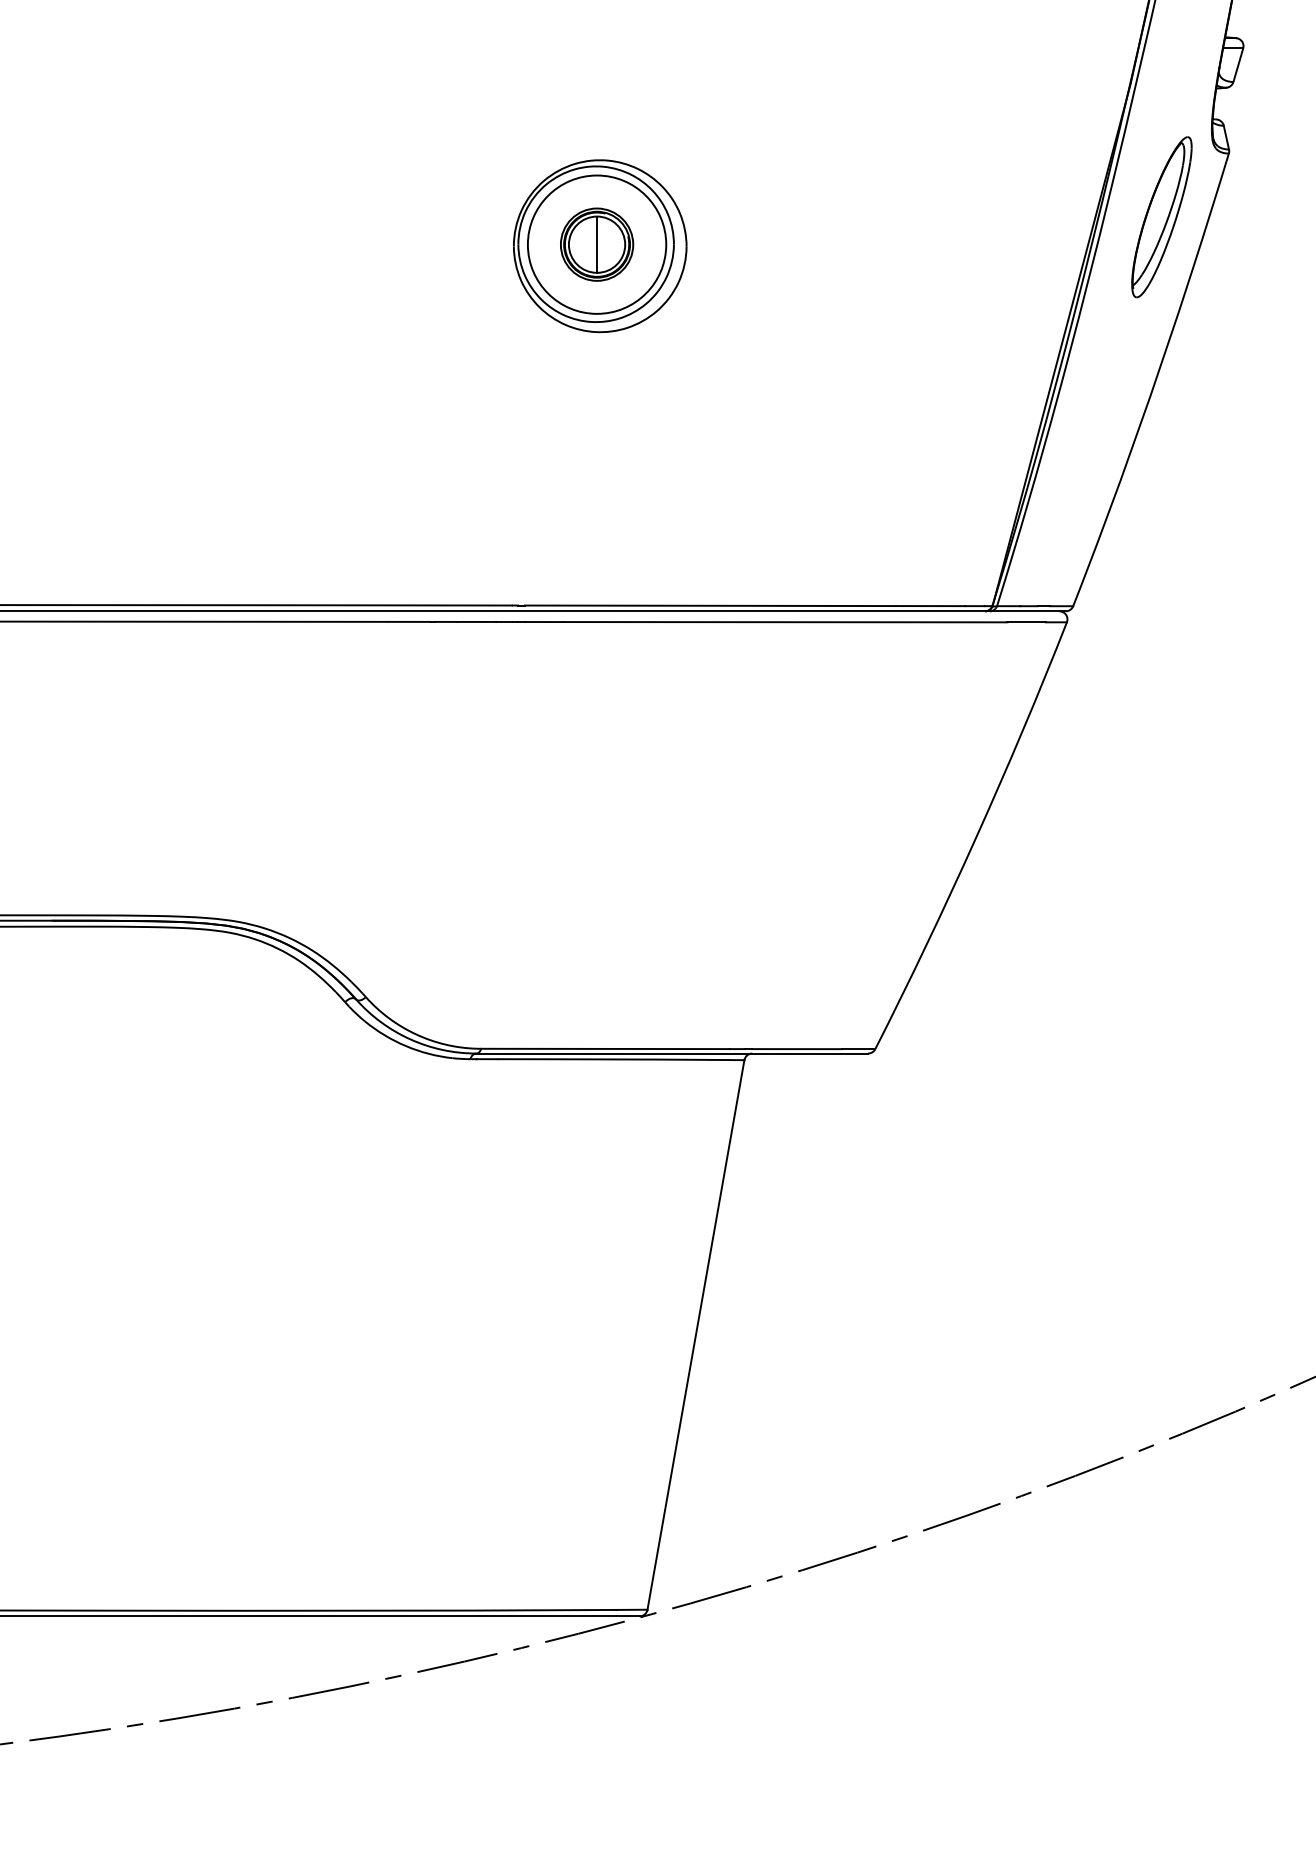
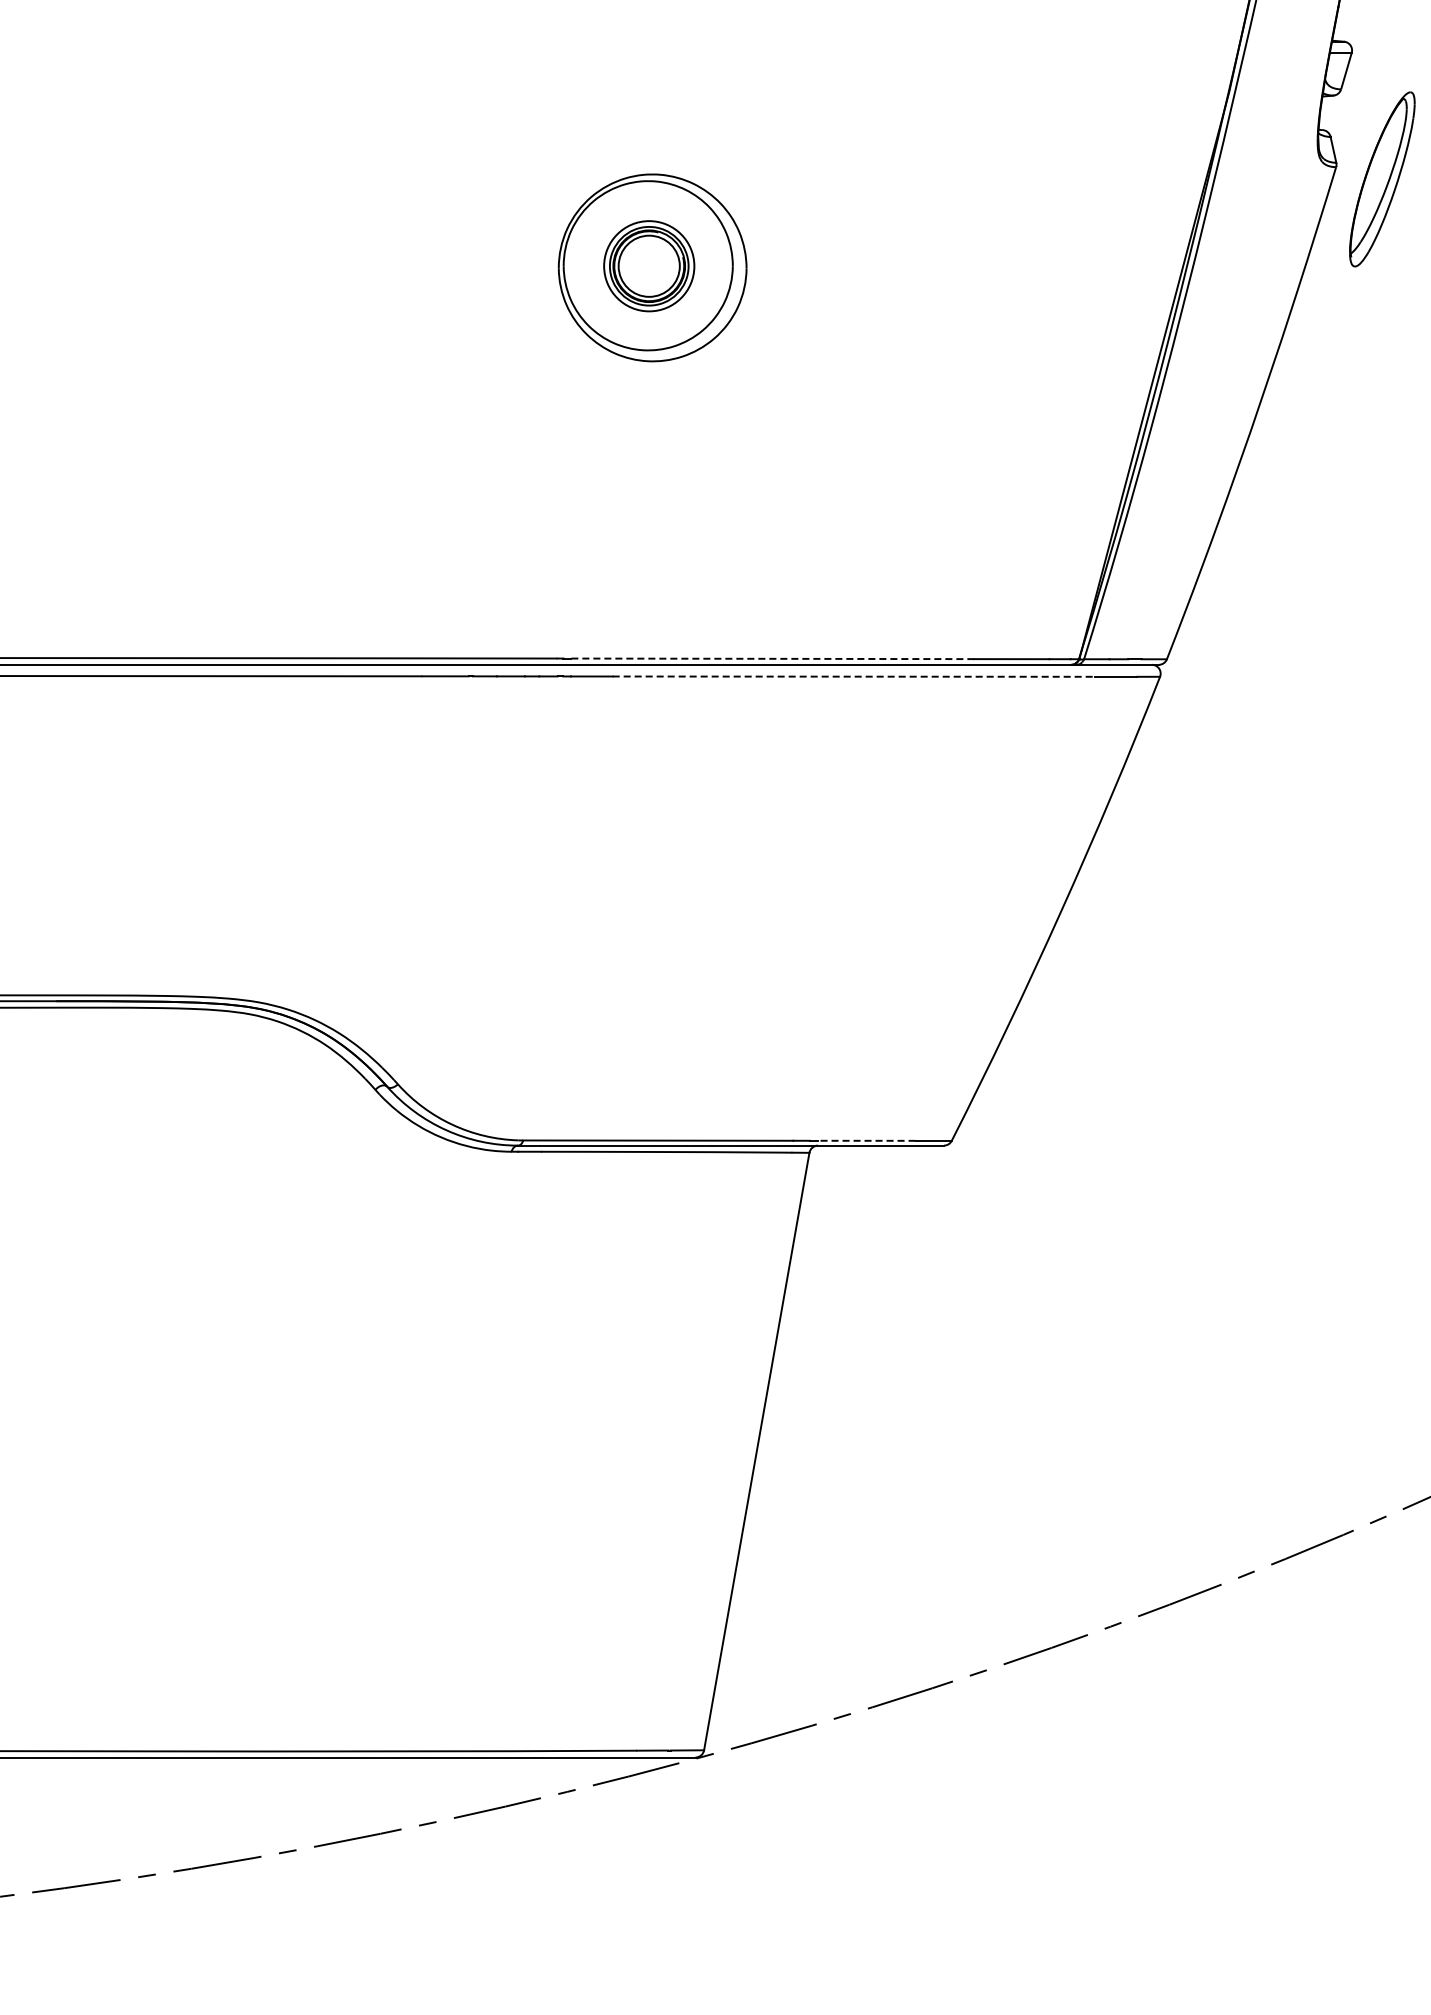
part: (1162, 217) -> (1382, 179), moved
circle: (597, 244) -> (649, 266), size x0.6
line: (597, 244) -> (649, 265), removed
line: (710, 605) -> (772, 658), solid -> dashed
line: (785, 622) -> (854, 676), solid -> dashed
line: (796, 1048) -> (866, 1140), solid -> dashed

